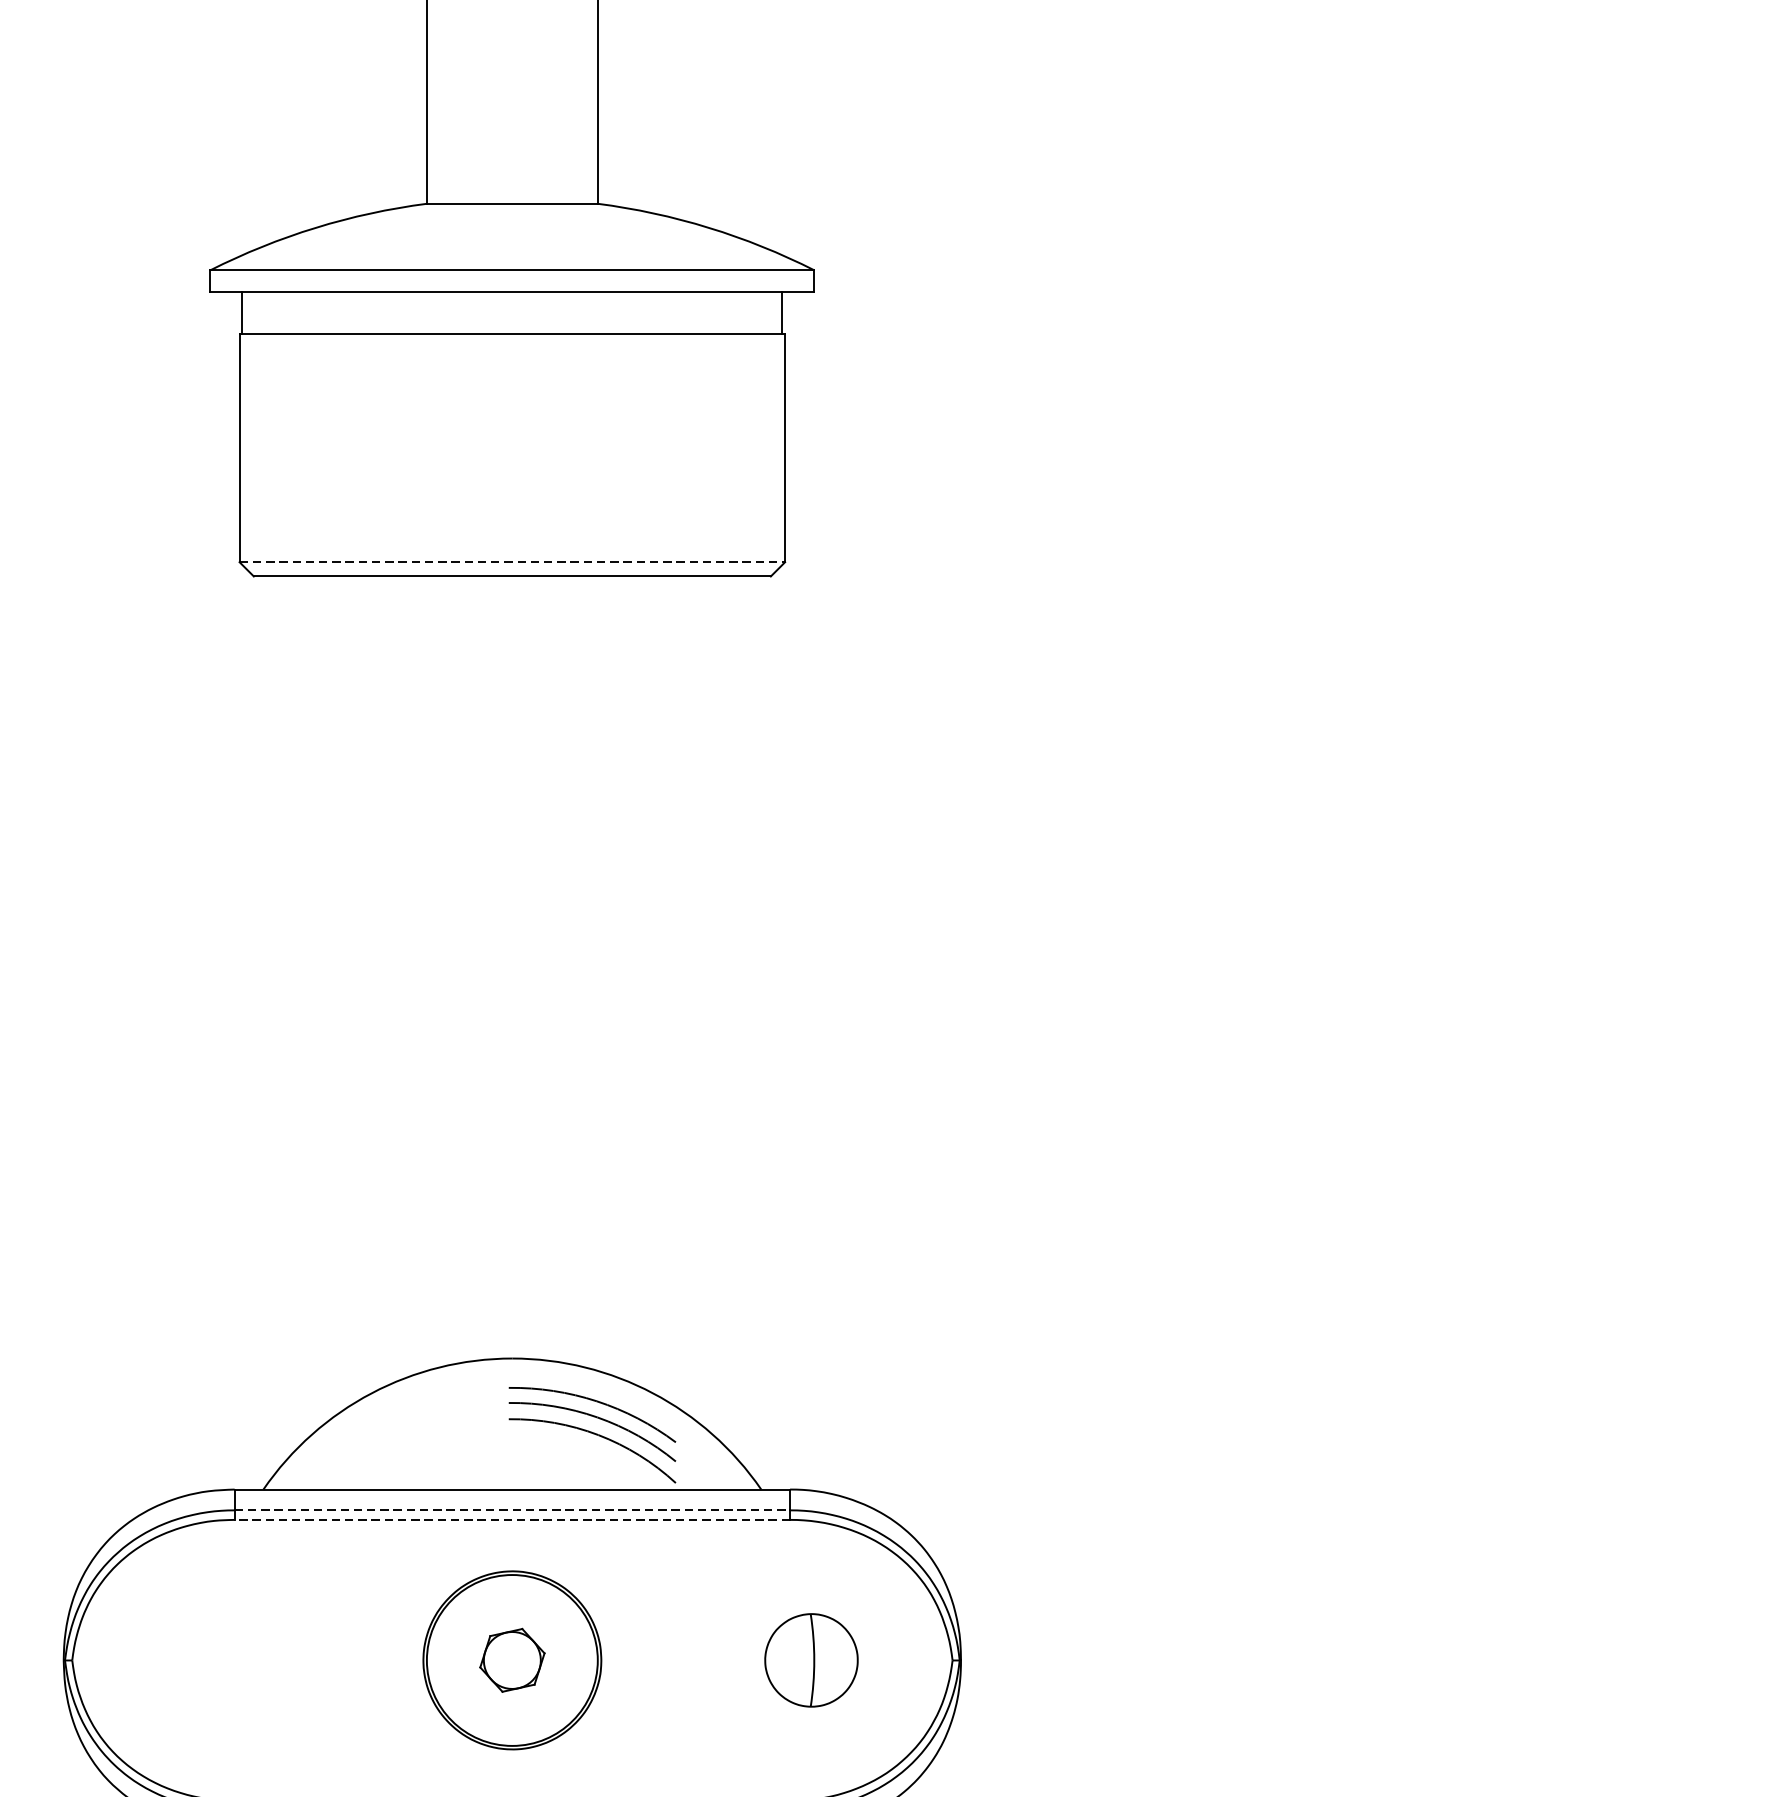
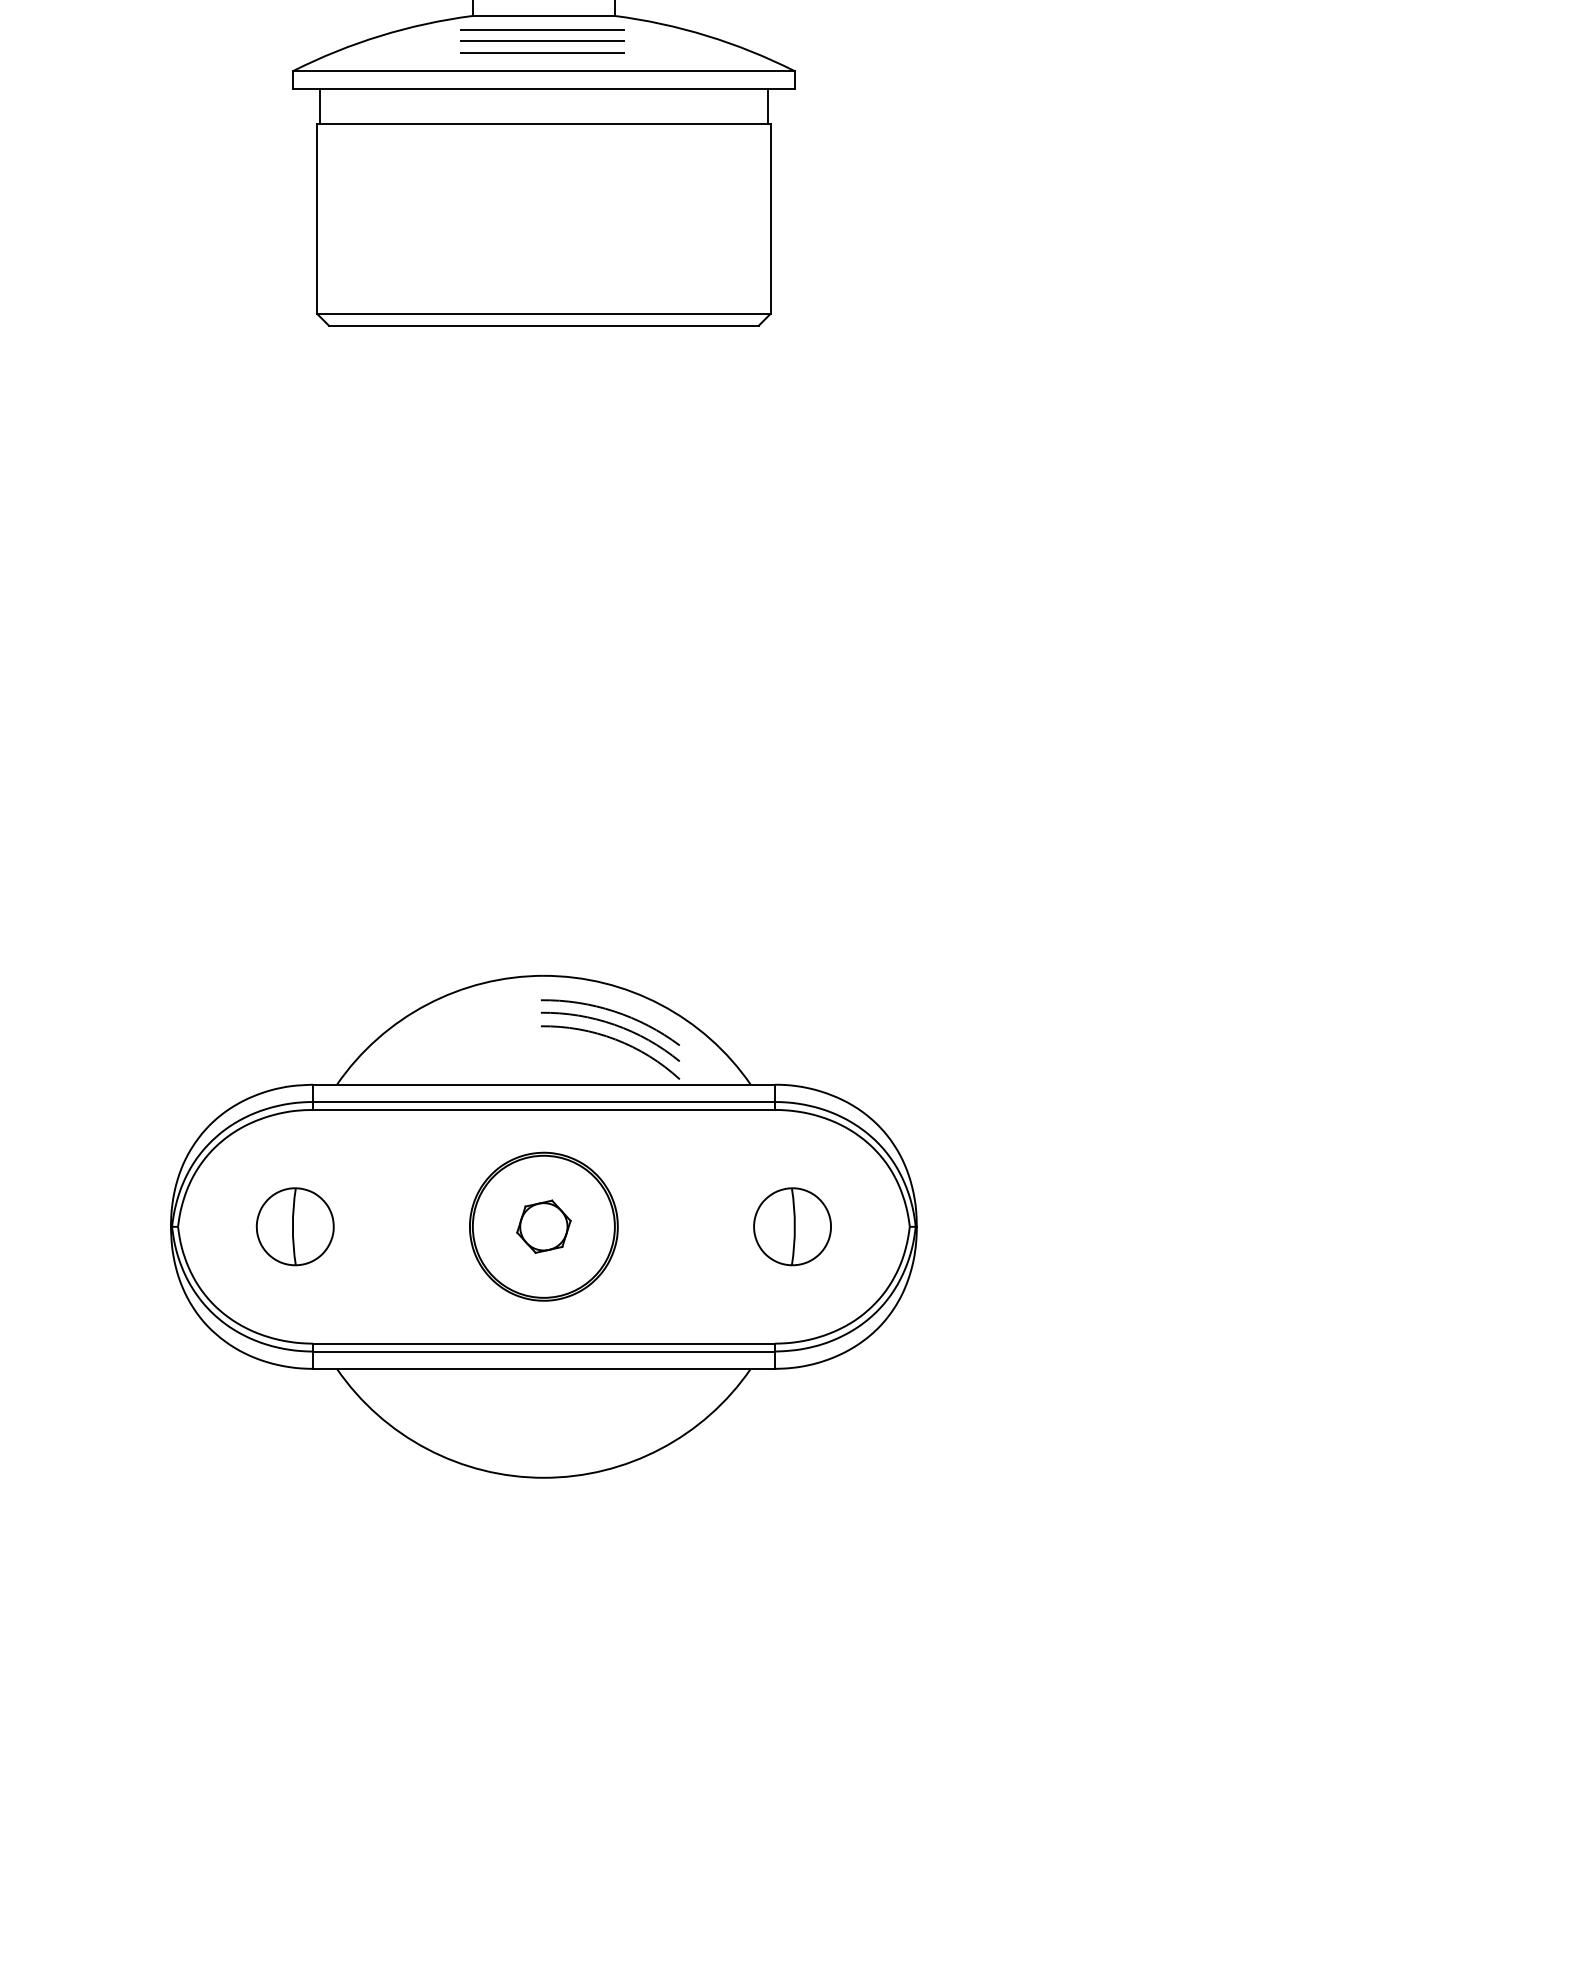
line: (509, 220) -> (541, 29), added
line: (509, 234) -> (541, 41), added
line: (509, 248) -> (541, 53), added
line: (511, 561) -> (543, 313), dashed -> solid
line: (511, 1510) -> (543, 1102), dashed -> solid
line: (511, 1519) -> (543, 1109), dashed -> solid
part: (212, 1660) -> (294, 1226), added

